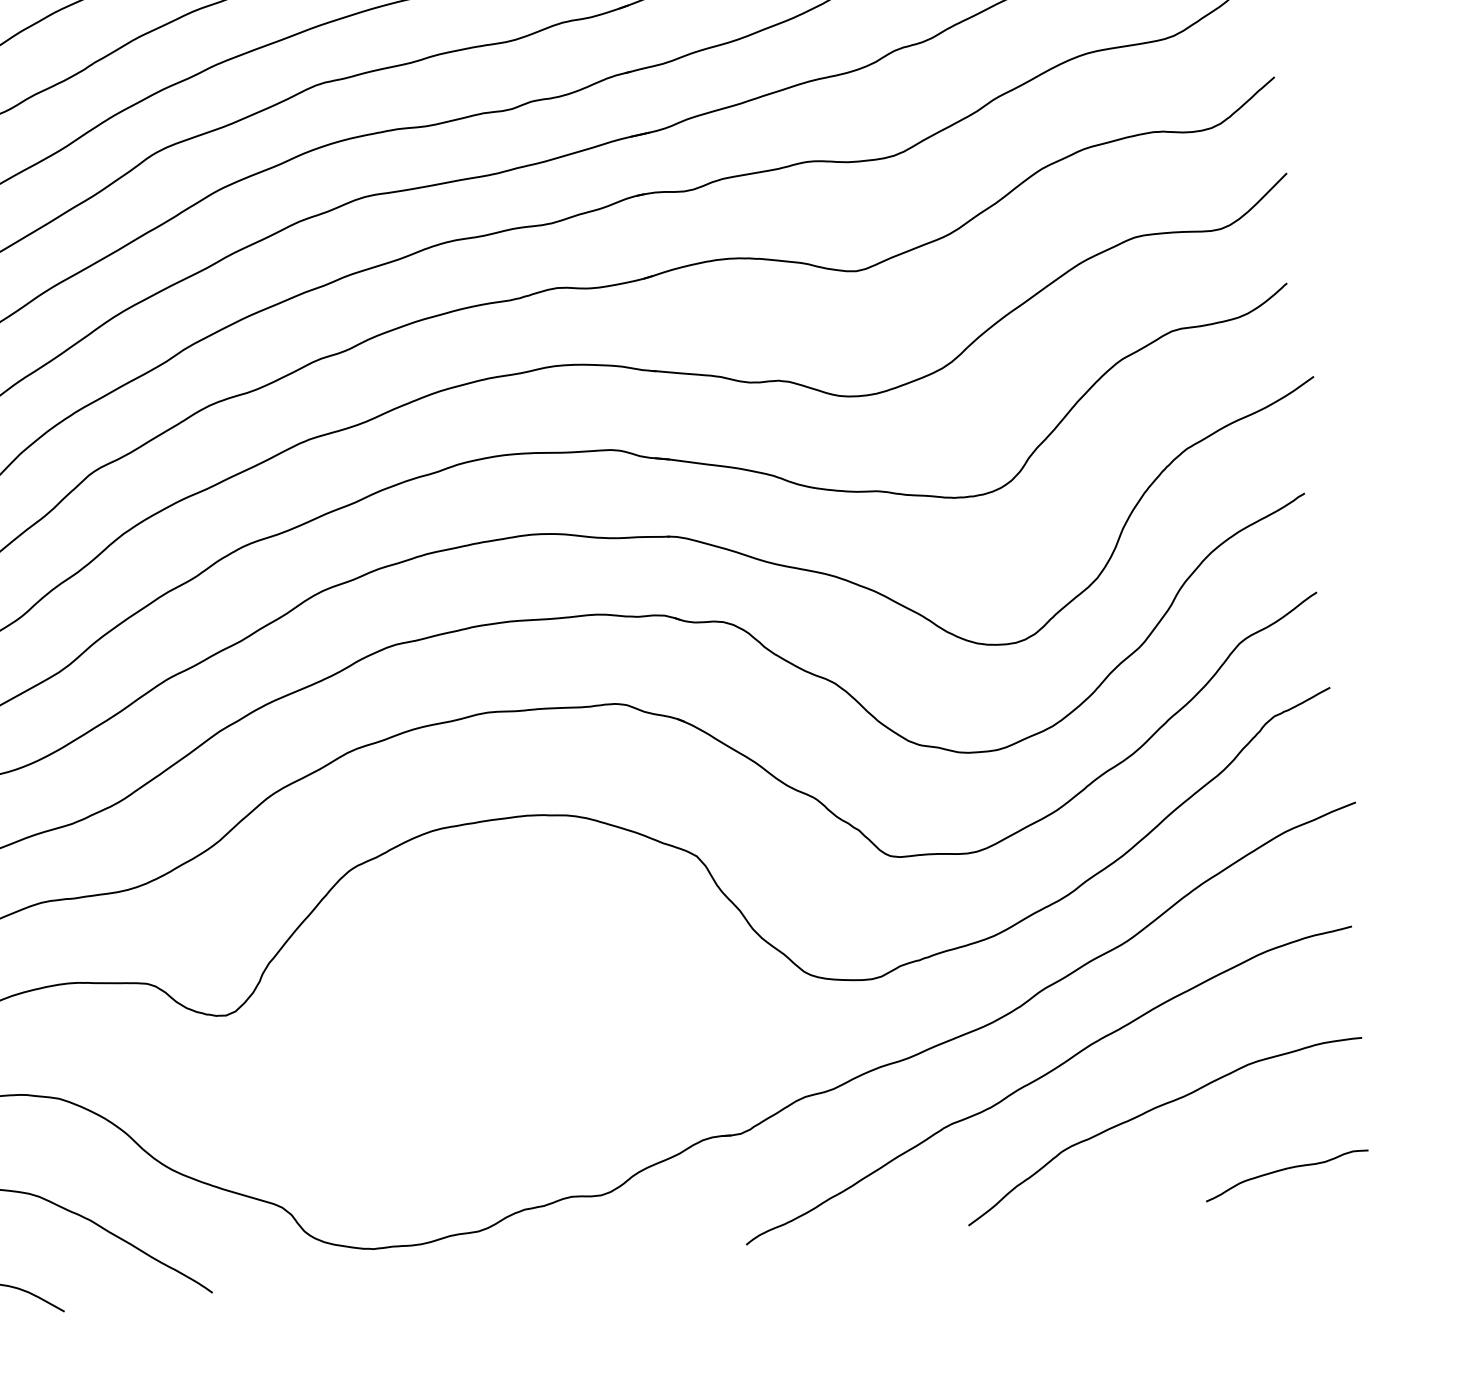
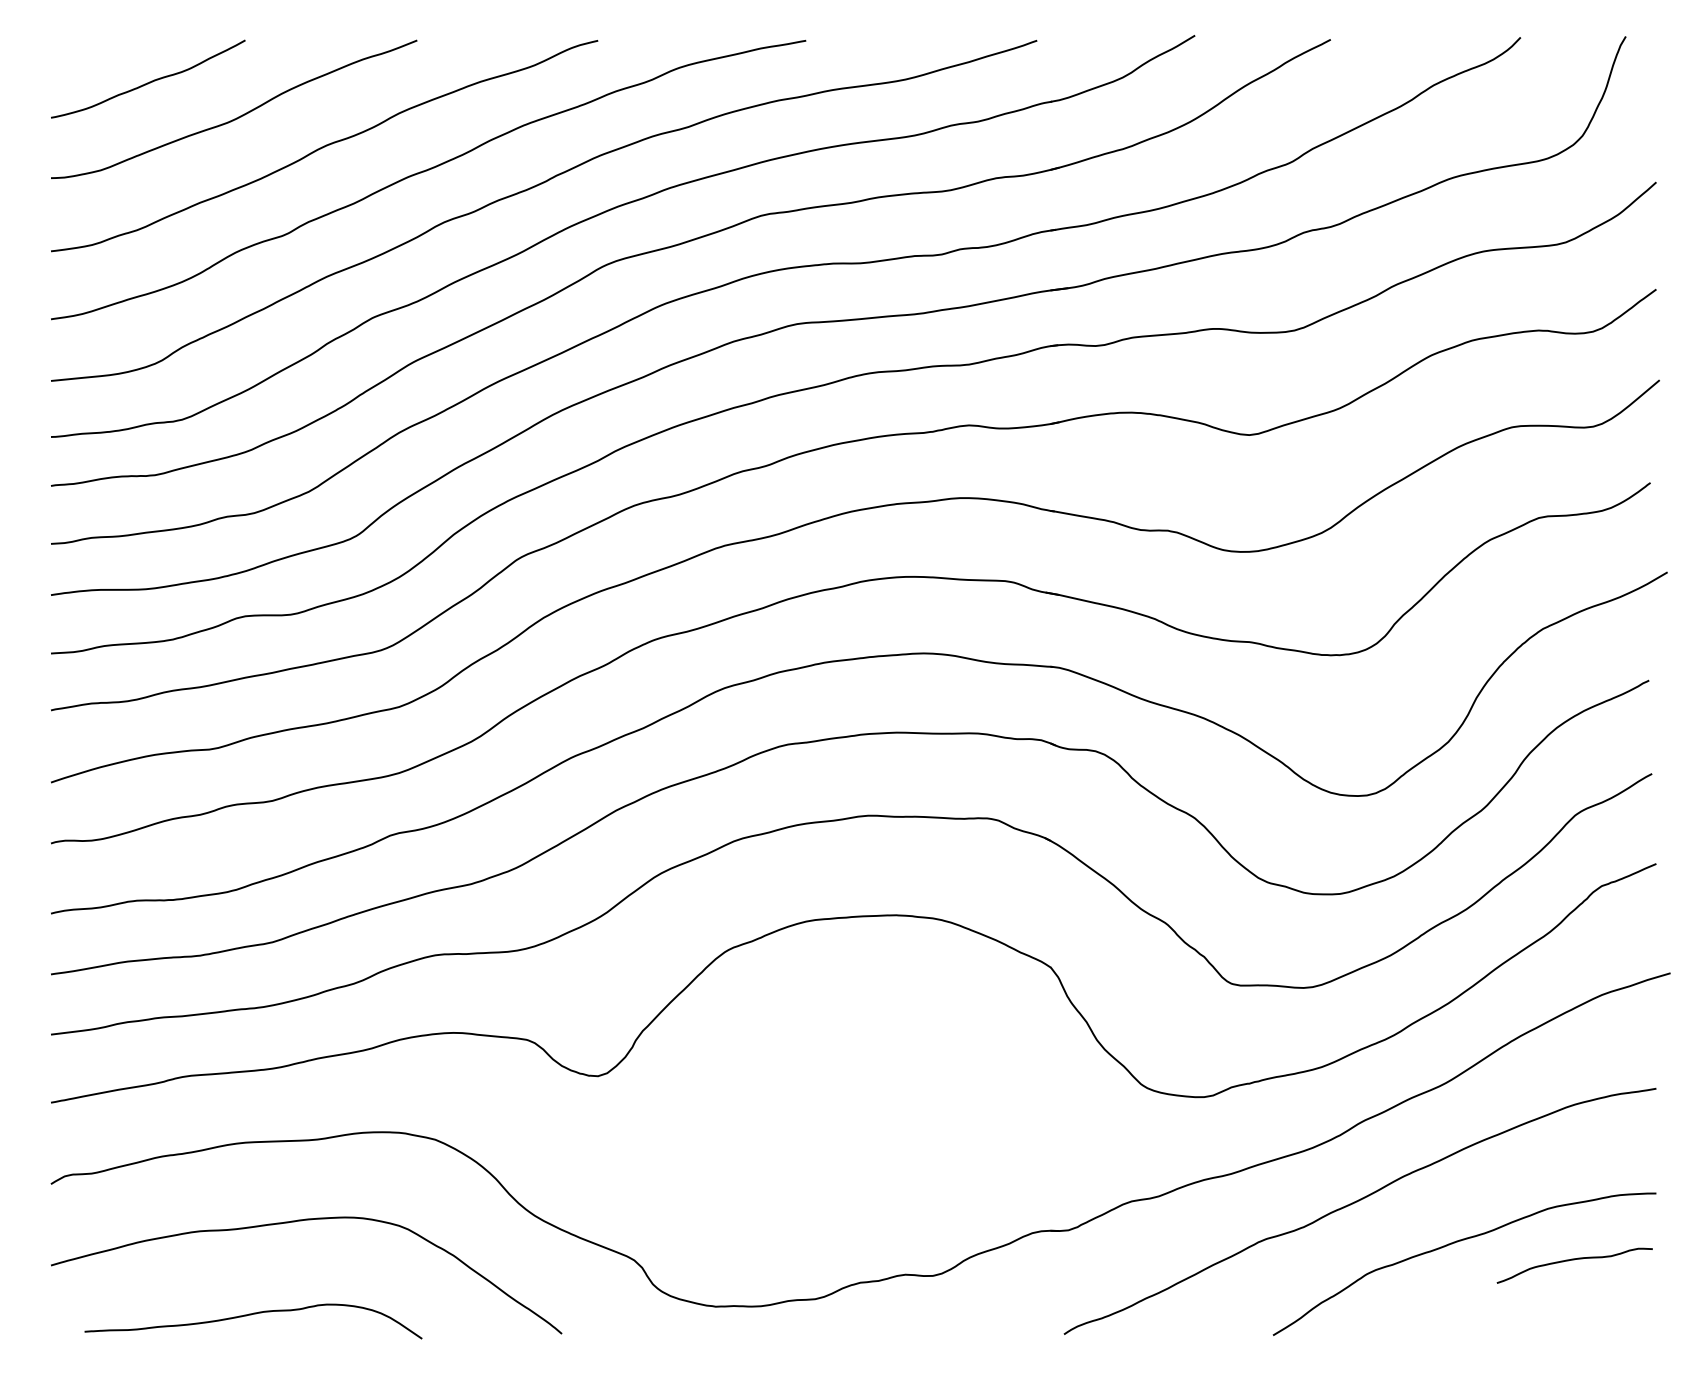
curve: (1286, 1170) -> (1574, 1260), moved

